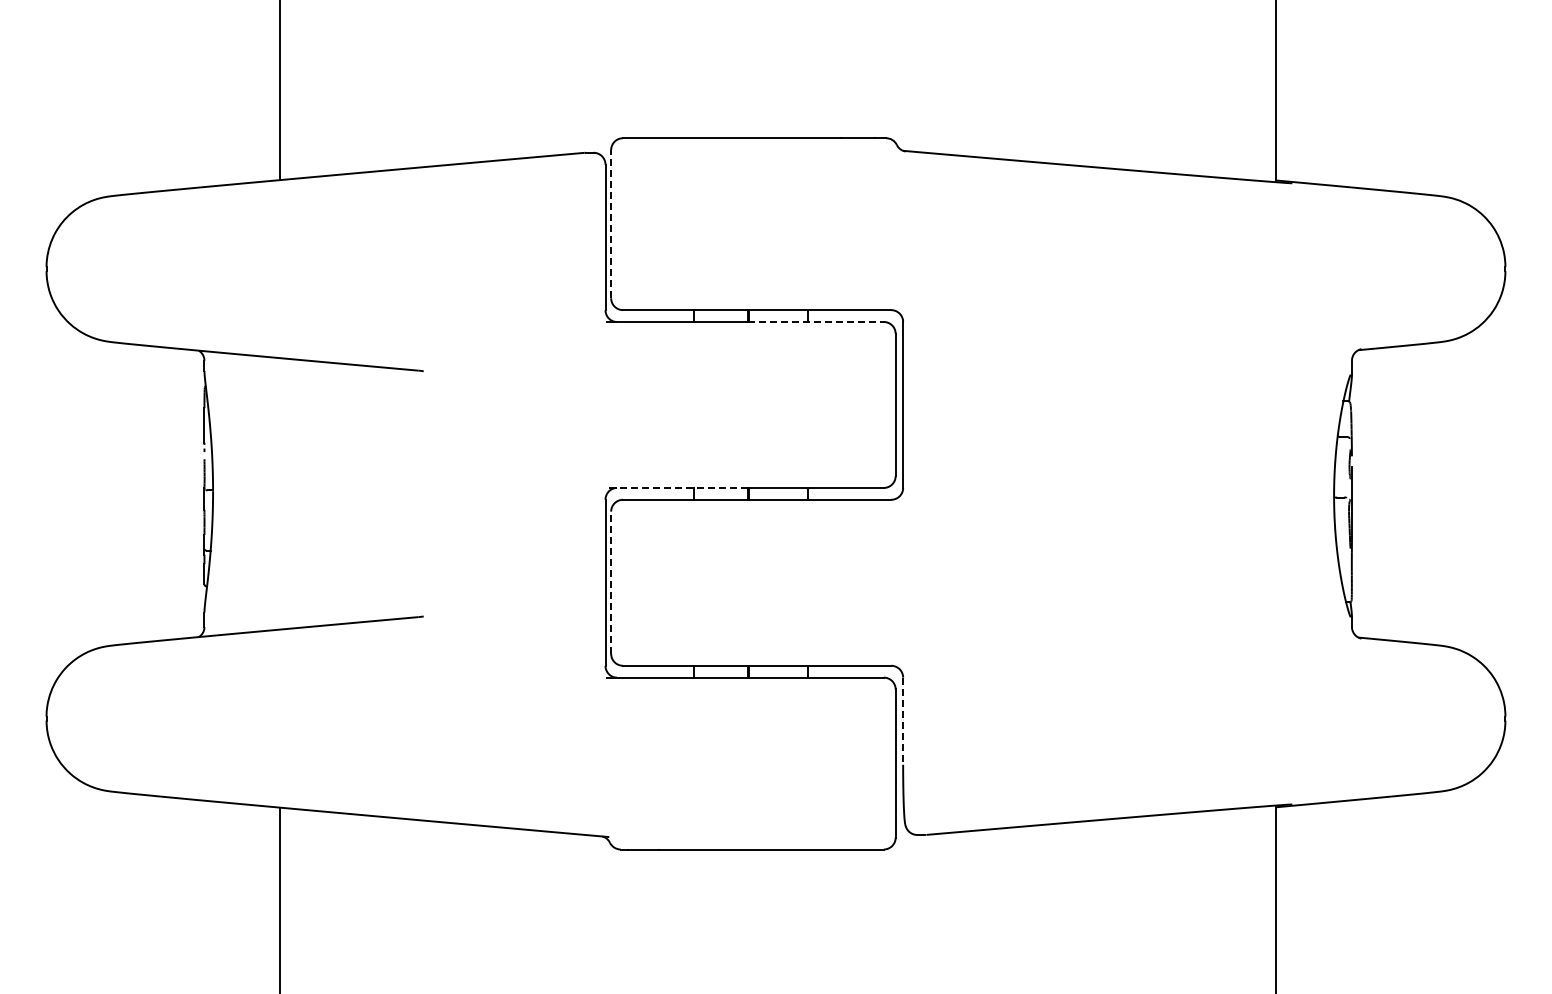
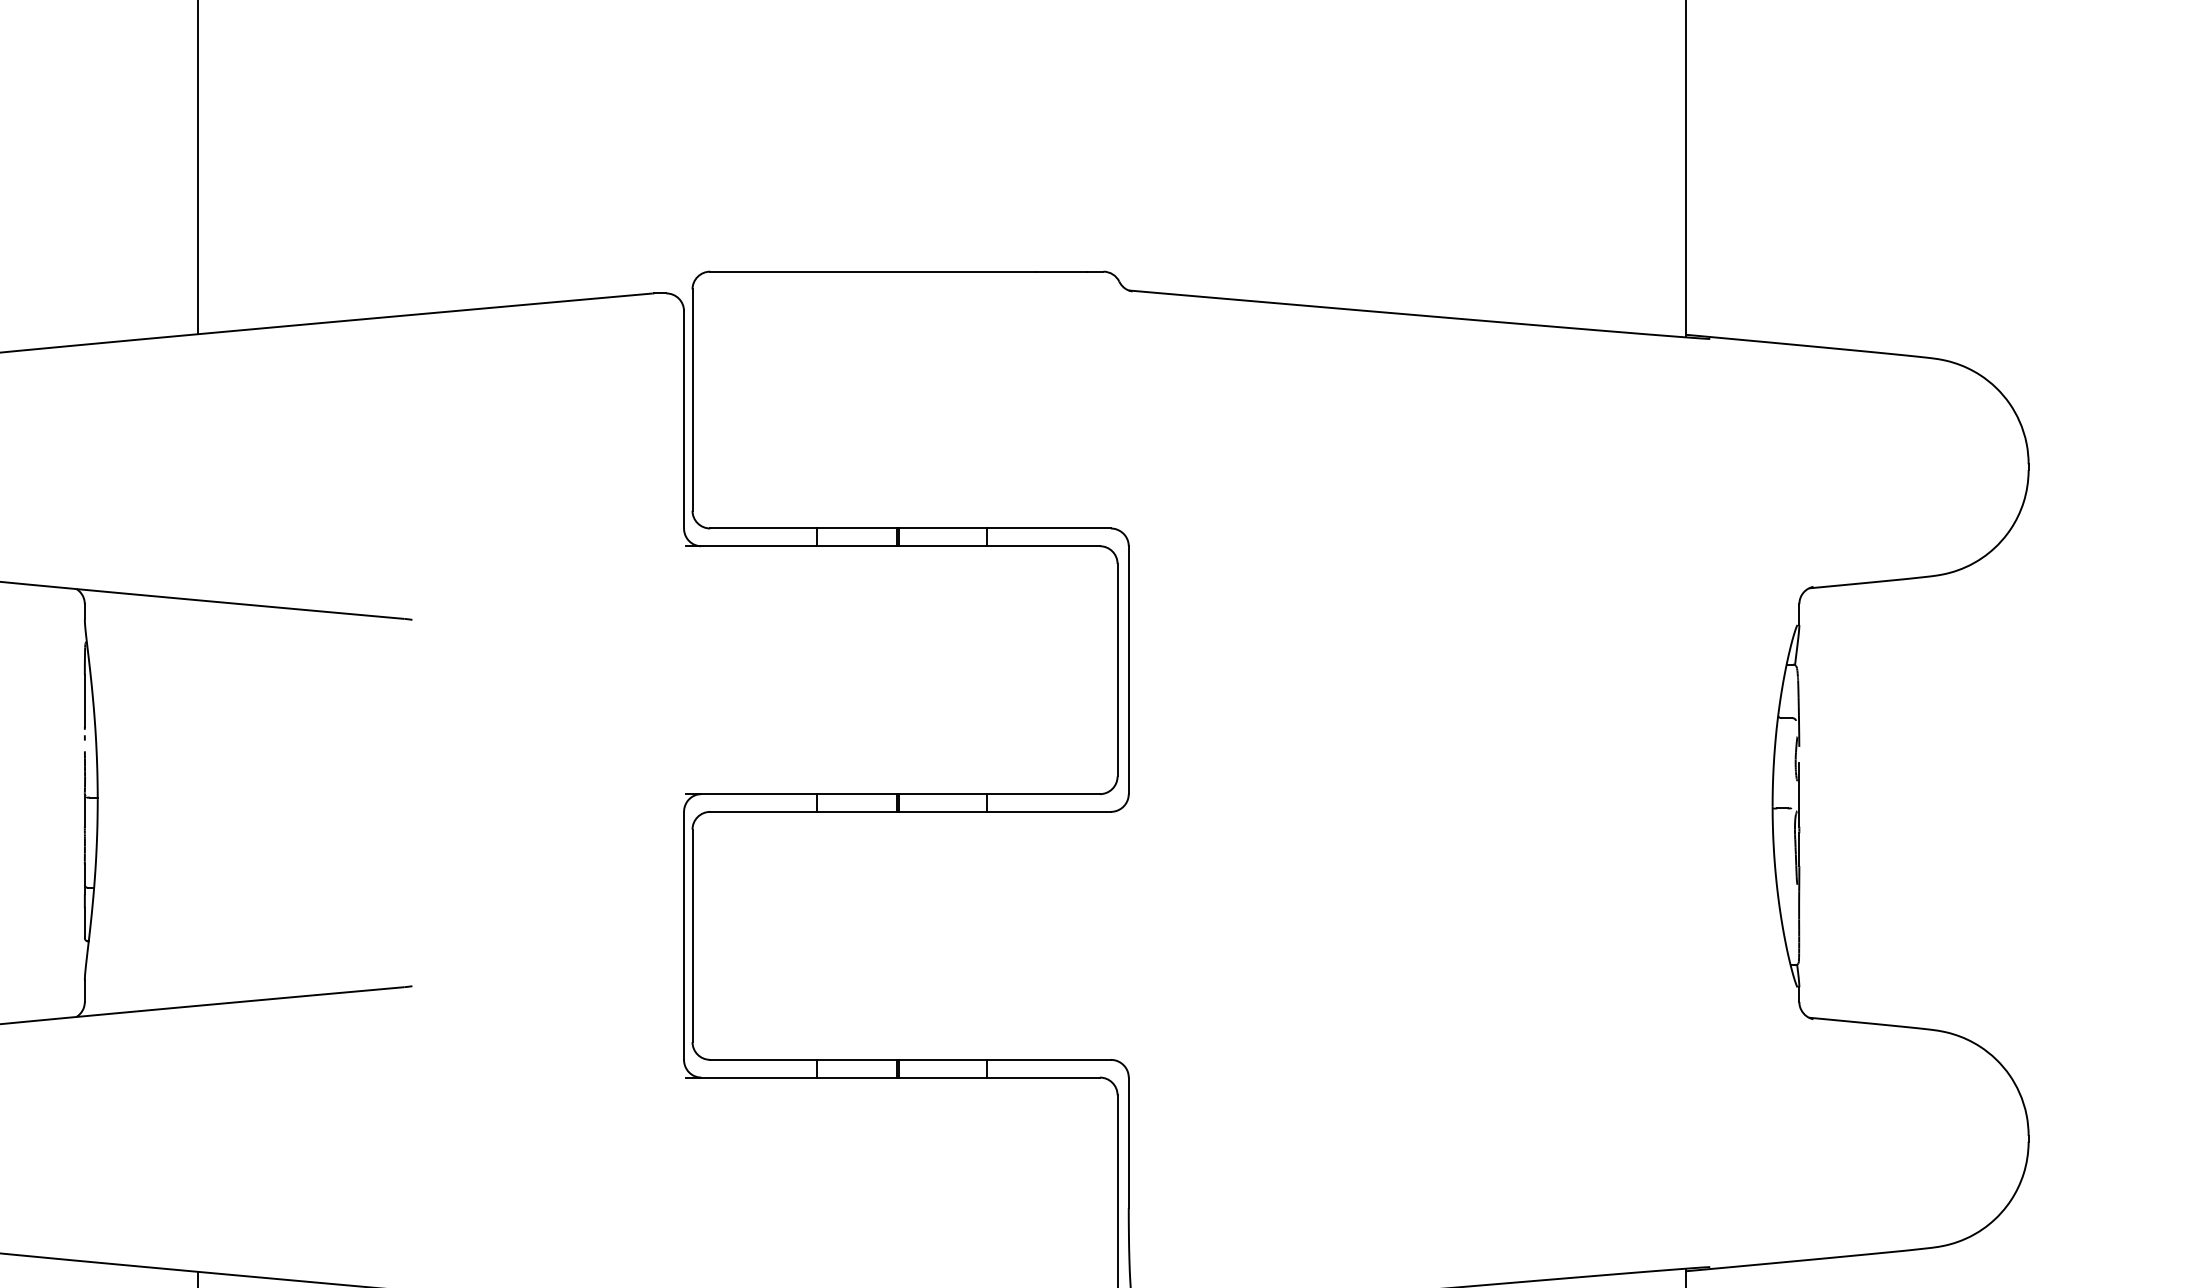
line: (611, 223) -> (693, 399), dashed -> solid
line: (816, 321) -> (999, 545), dashed -> solid
line: (677, 487) -> (791, 793), dashed -> solid
line: (611, 582) -> (693, 935), dashed -> solid
line: (903, 721) -> (1129, 1143), dashed -> solid

